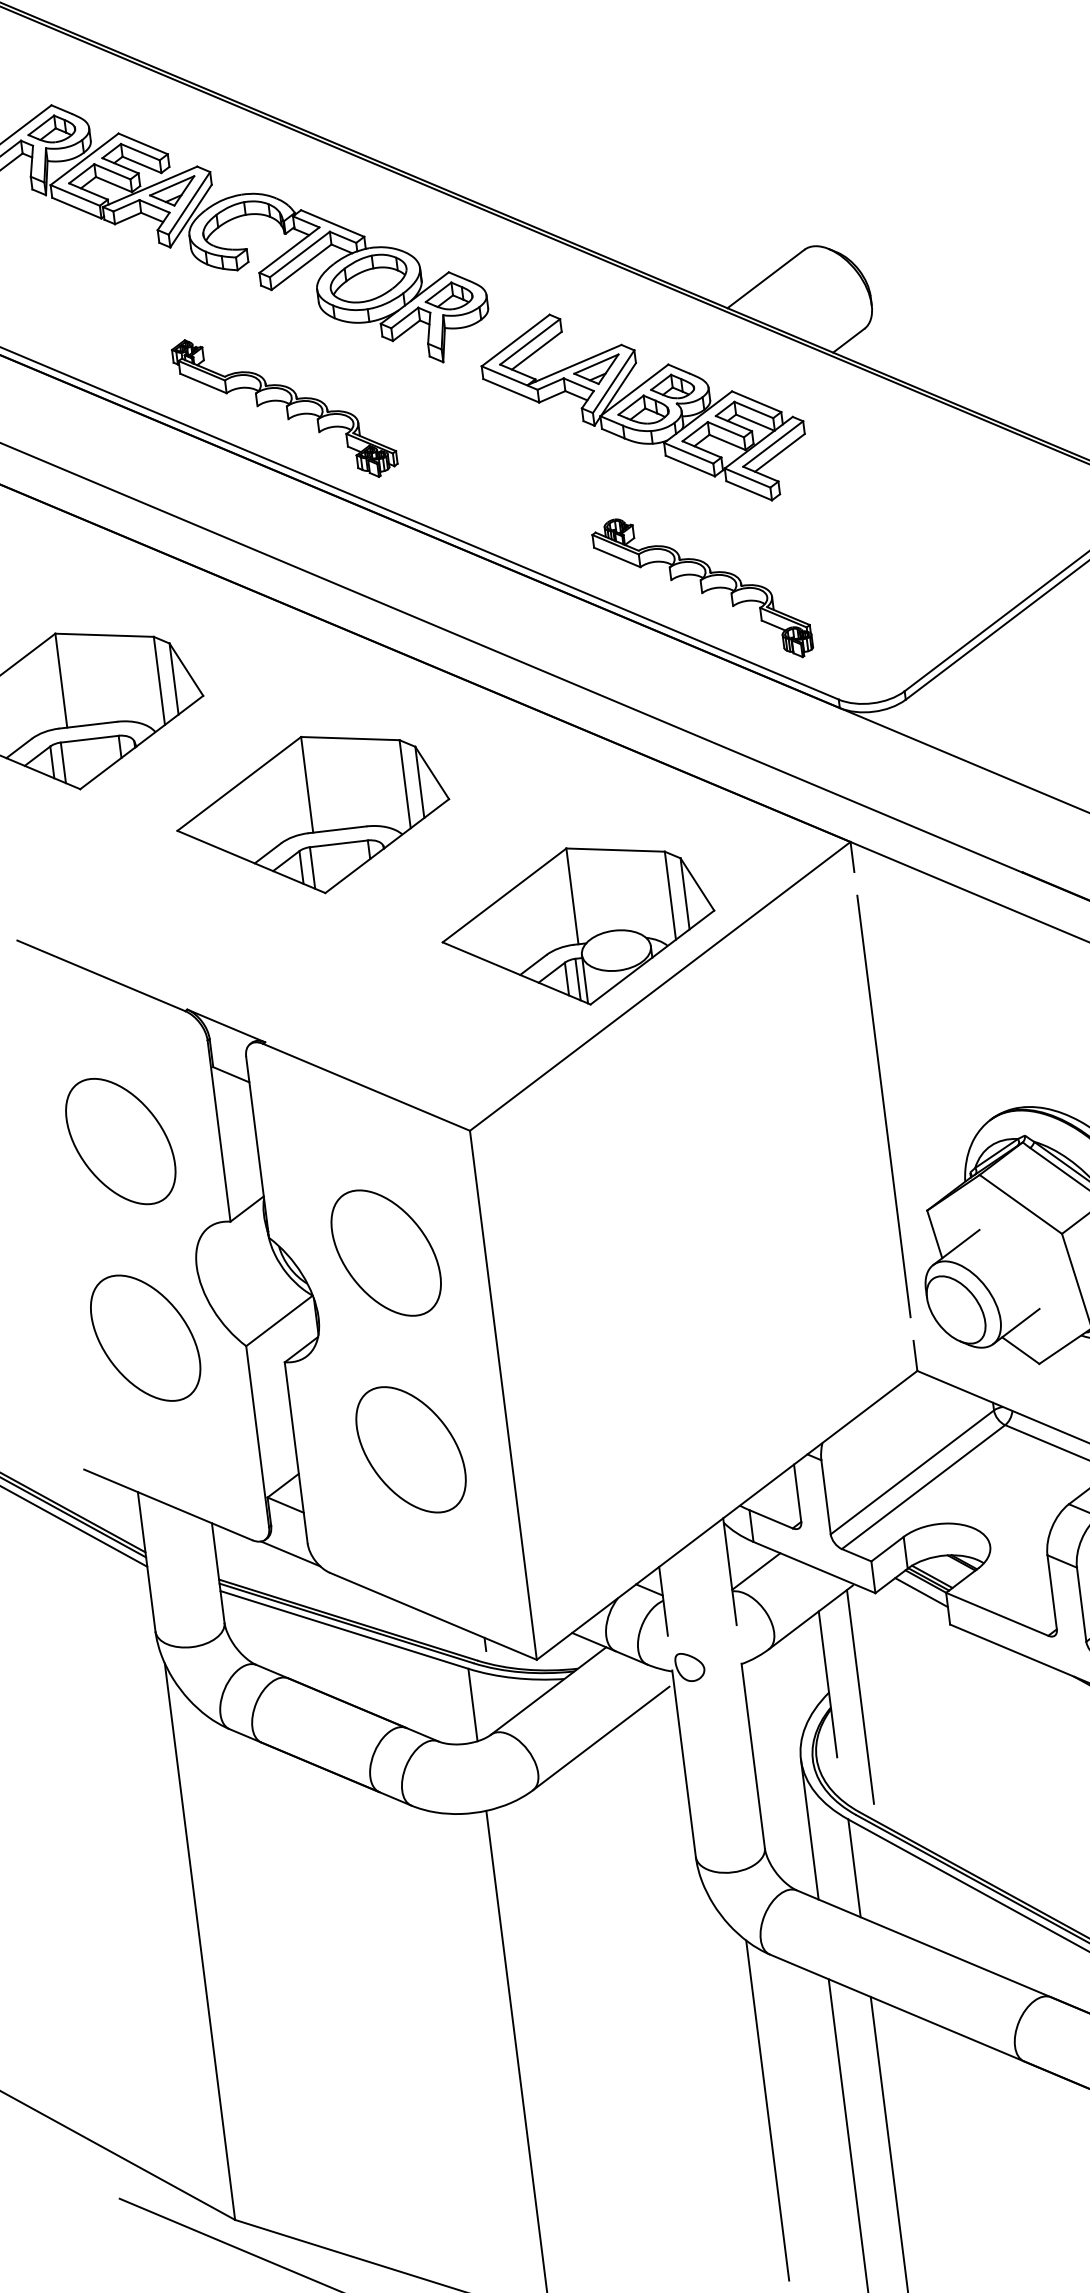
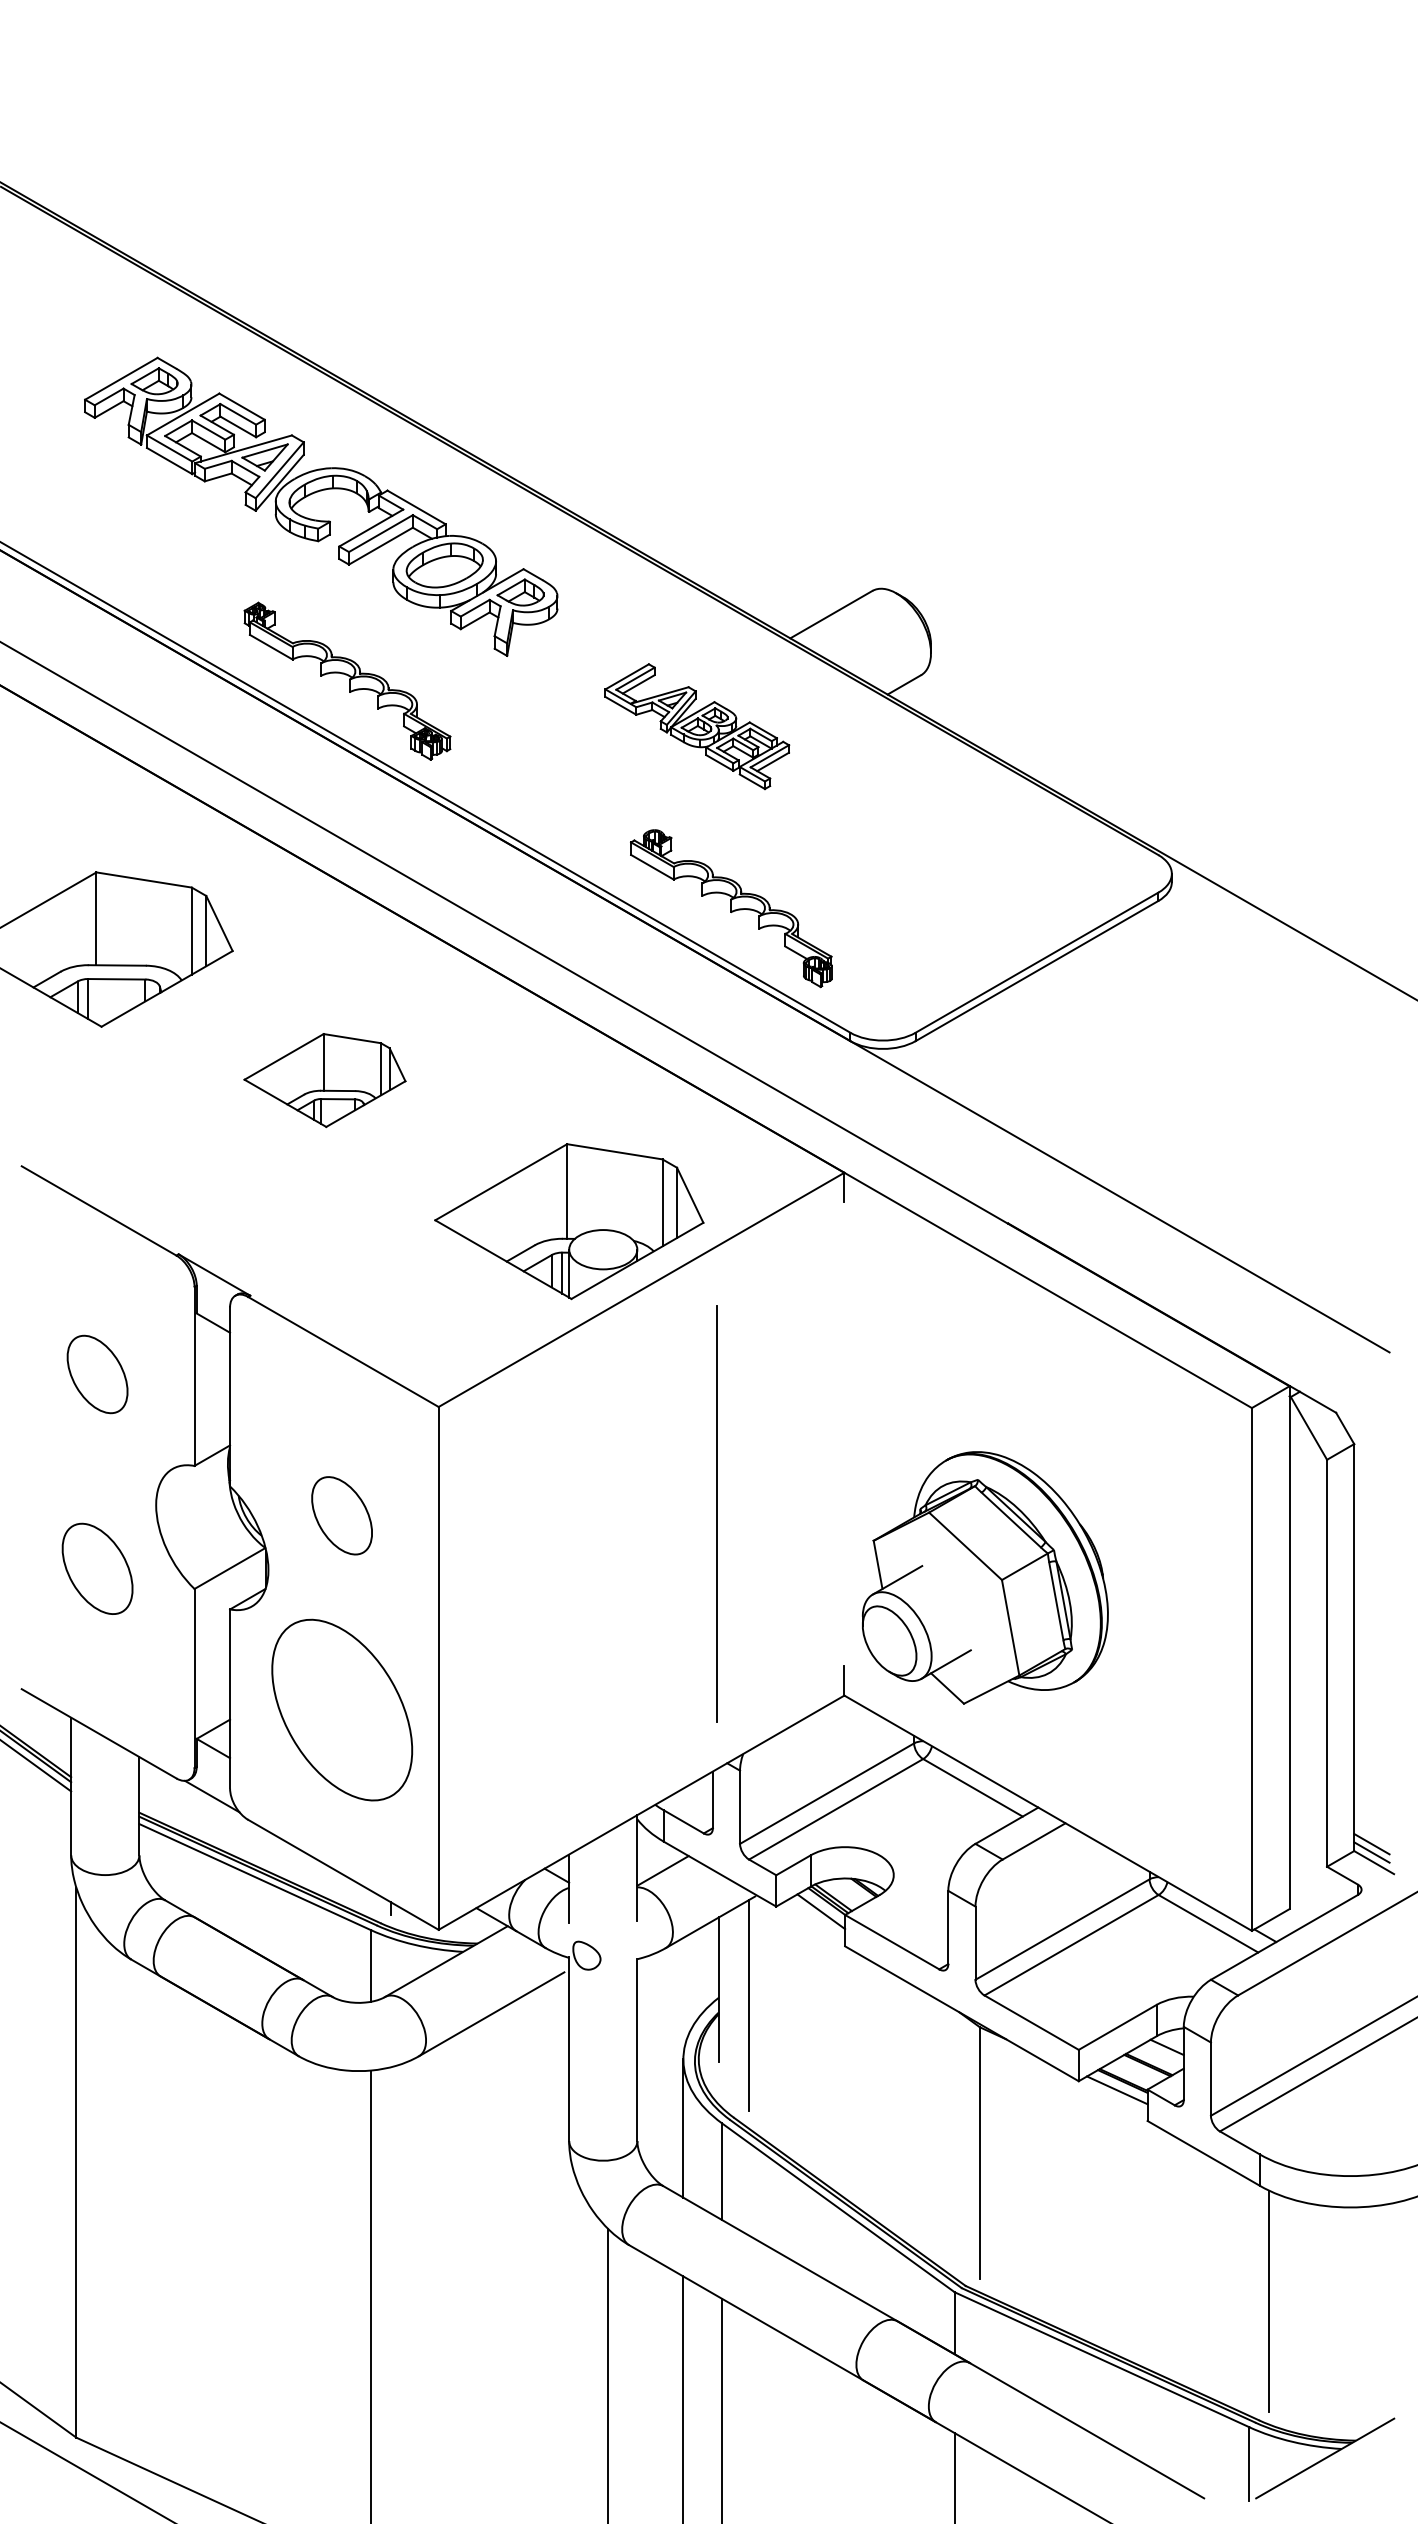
part: (644, 409) -> (697, 726), size x0.6
part: (312, 815) -> (324, 1080), size x0.6
line: (882, 1105) -> (716, 1513), moved
part: (120, 1141) -> (97, 1374), size x0.6
part: (385, 1253) -> (341, 1515), size x0.6
part: (145, 1337) -> (97, 1568), size x0.7
part: (410, 1449) -> (341, 1709), size x1.4

